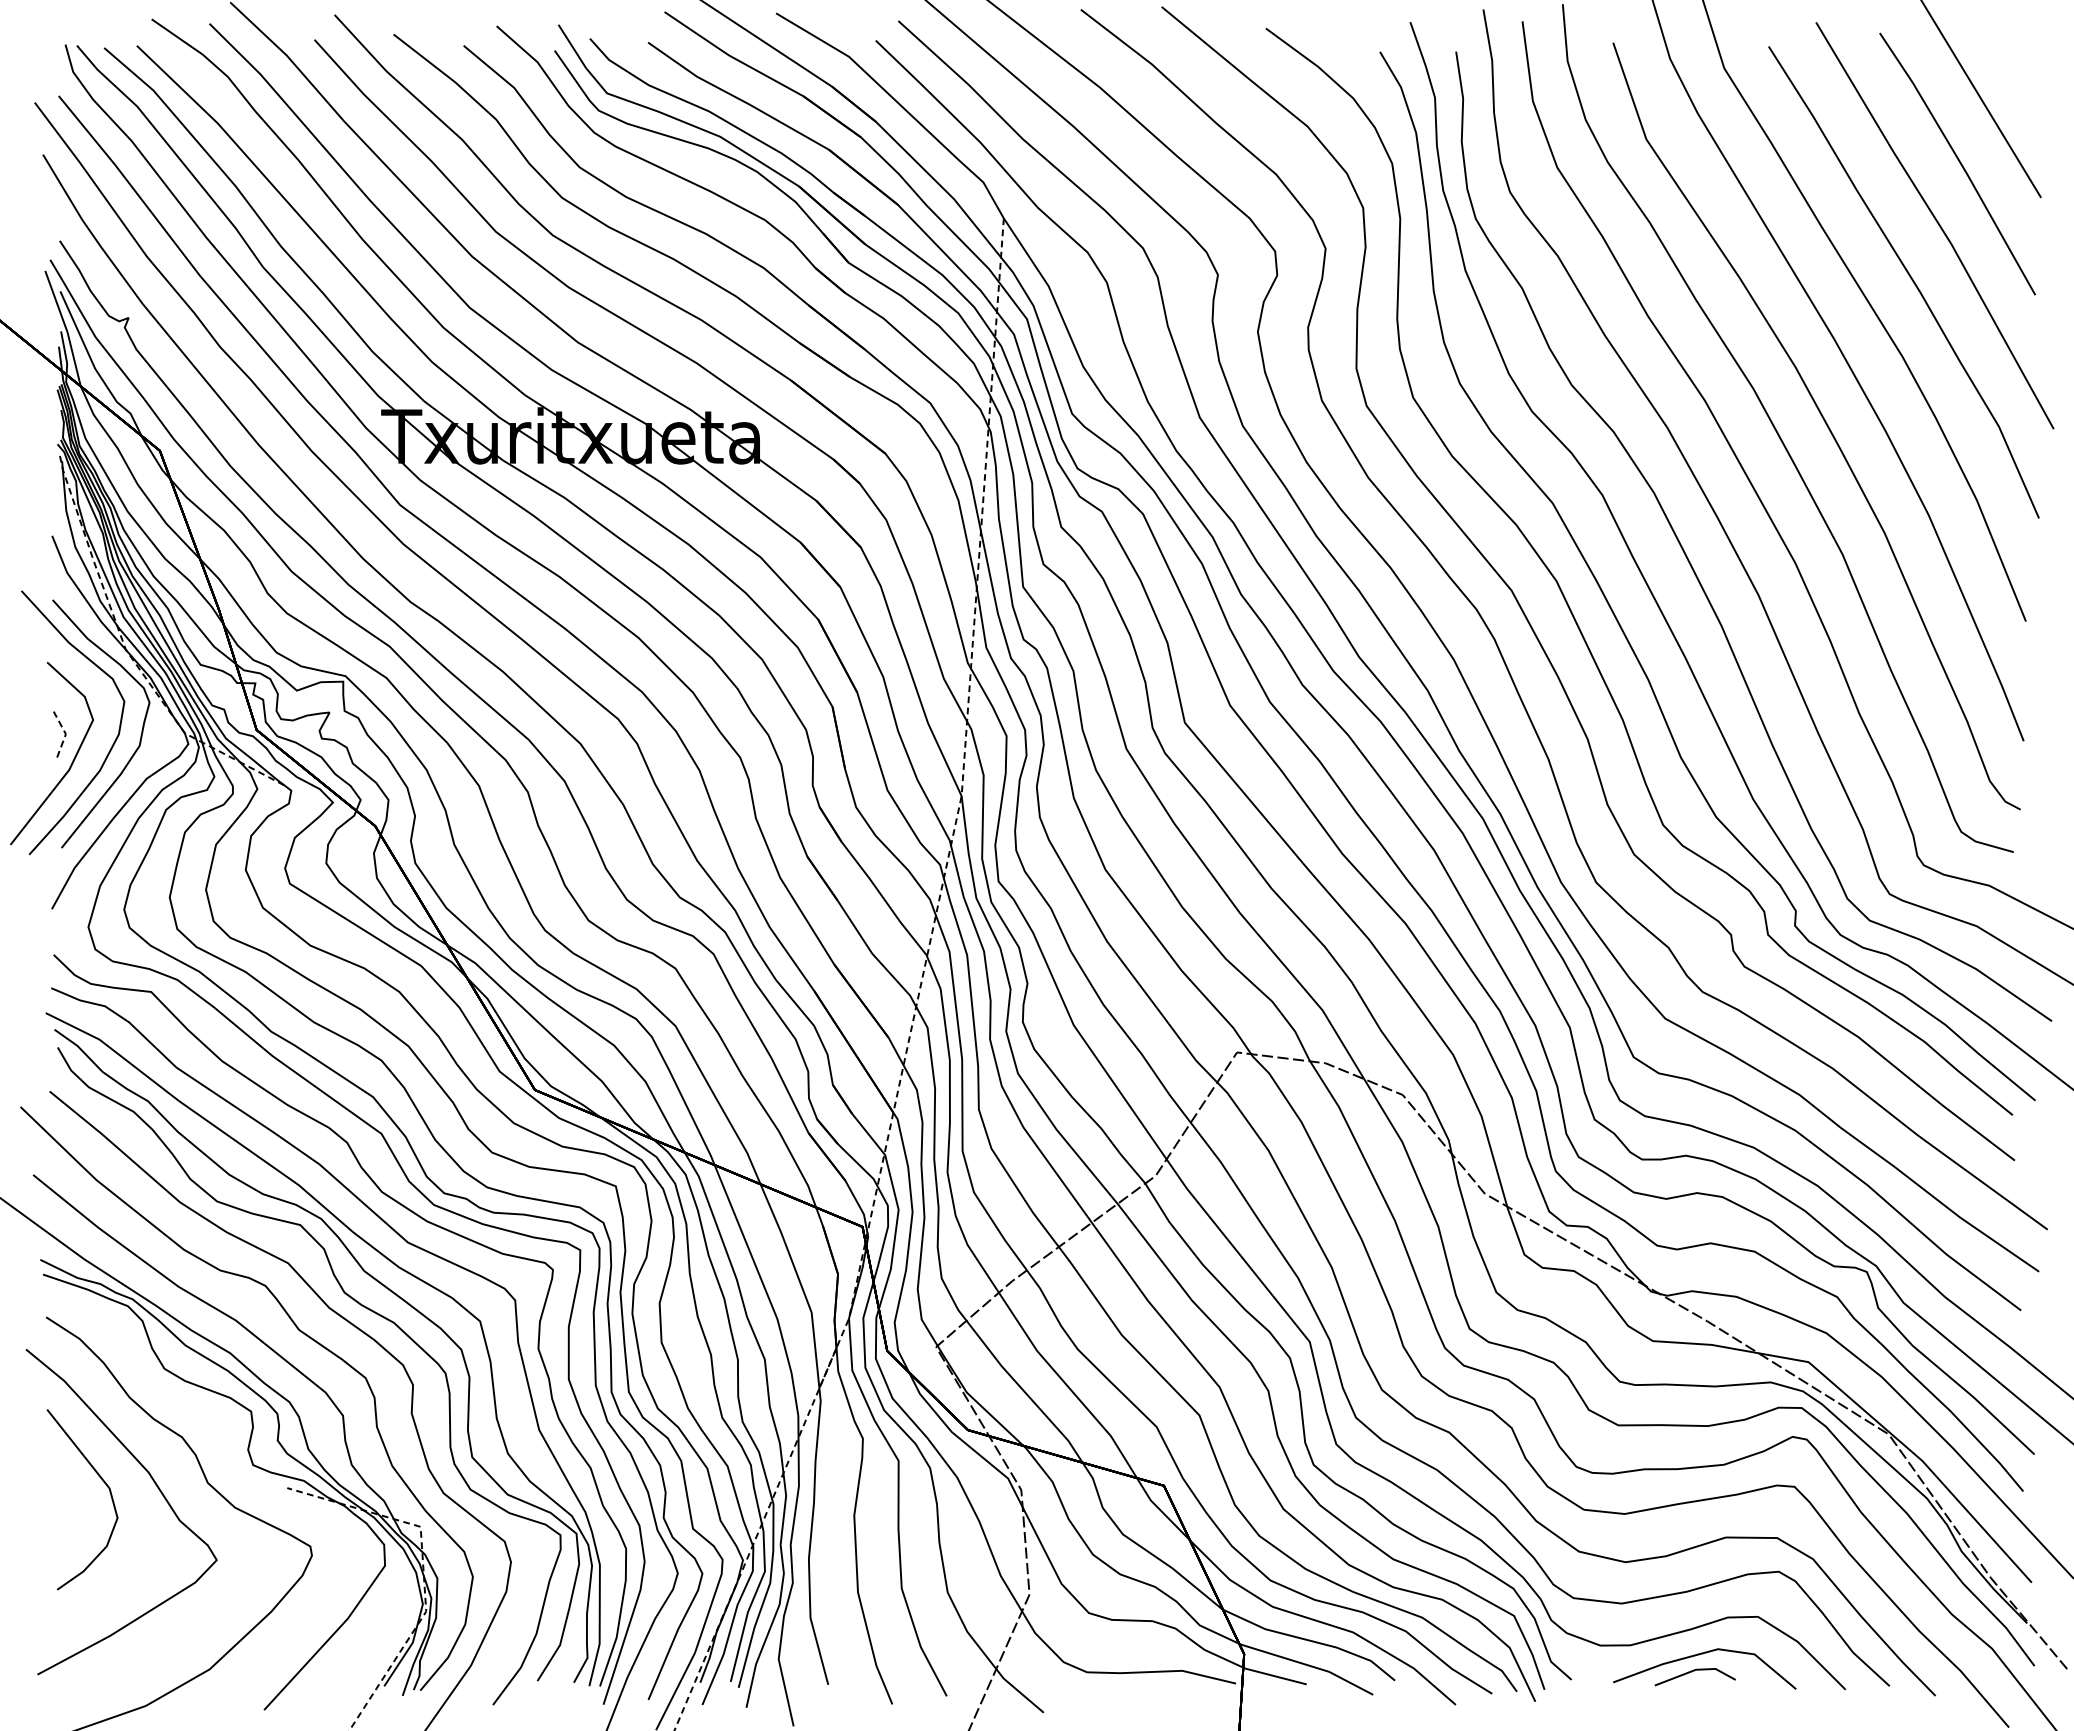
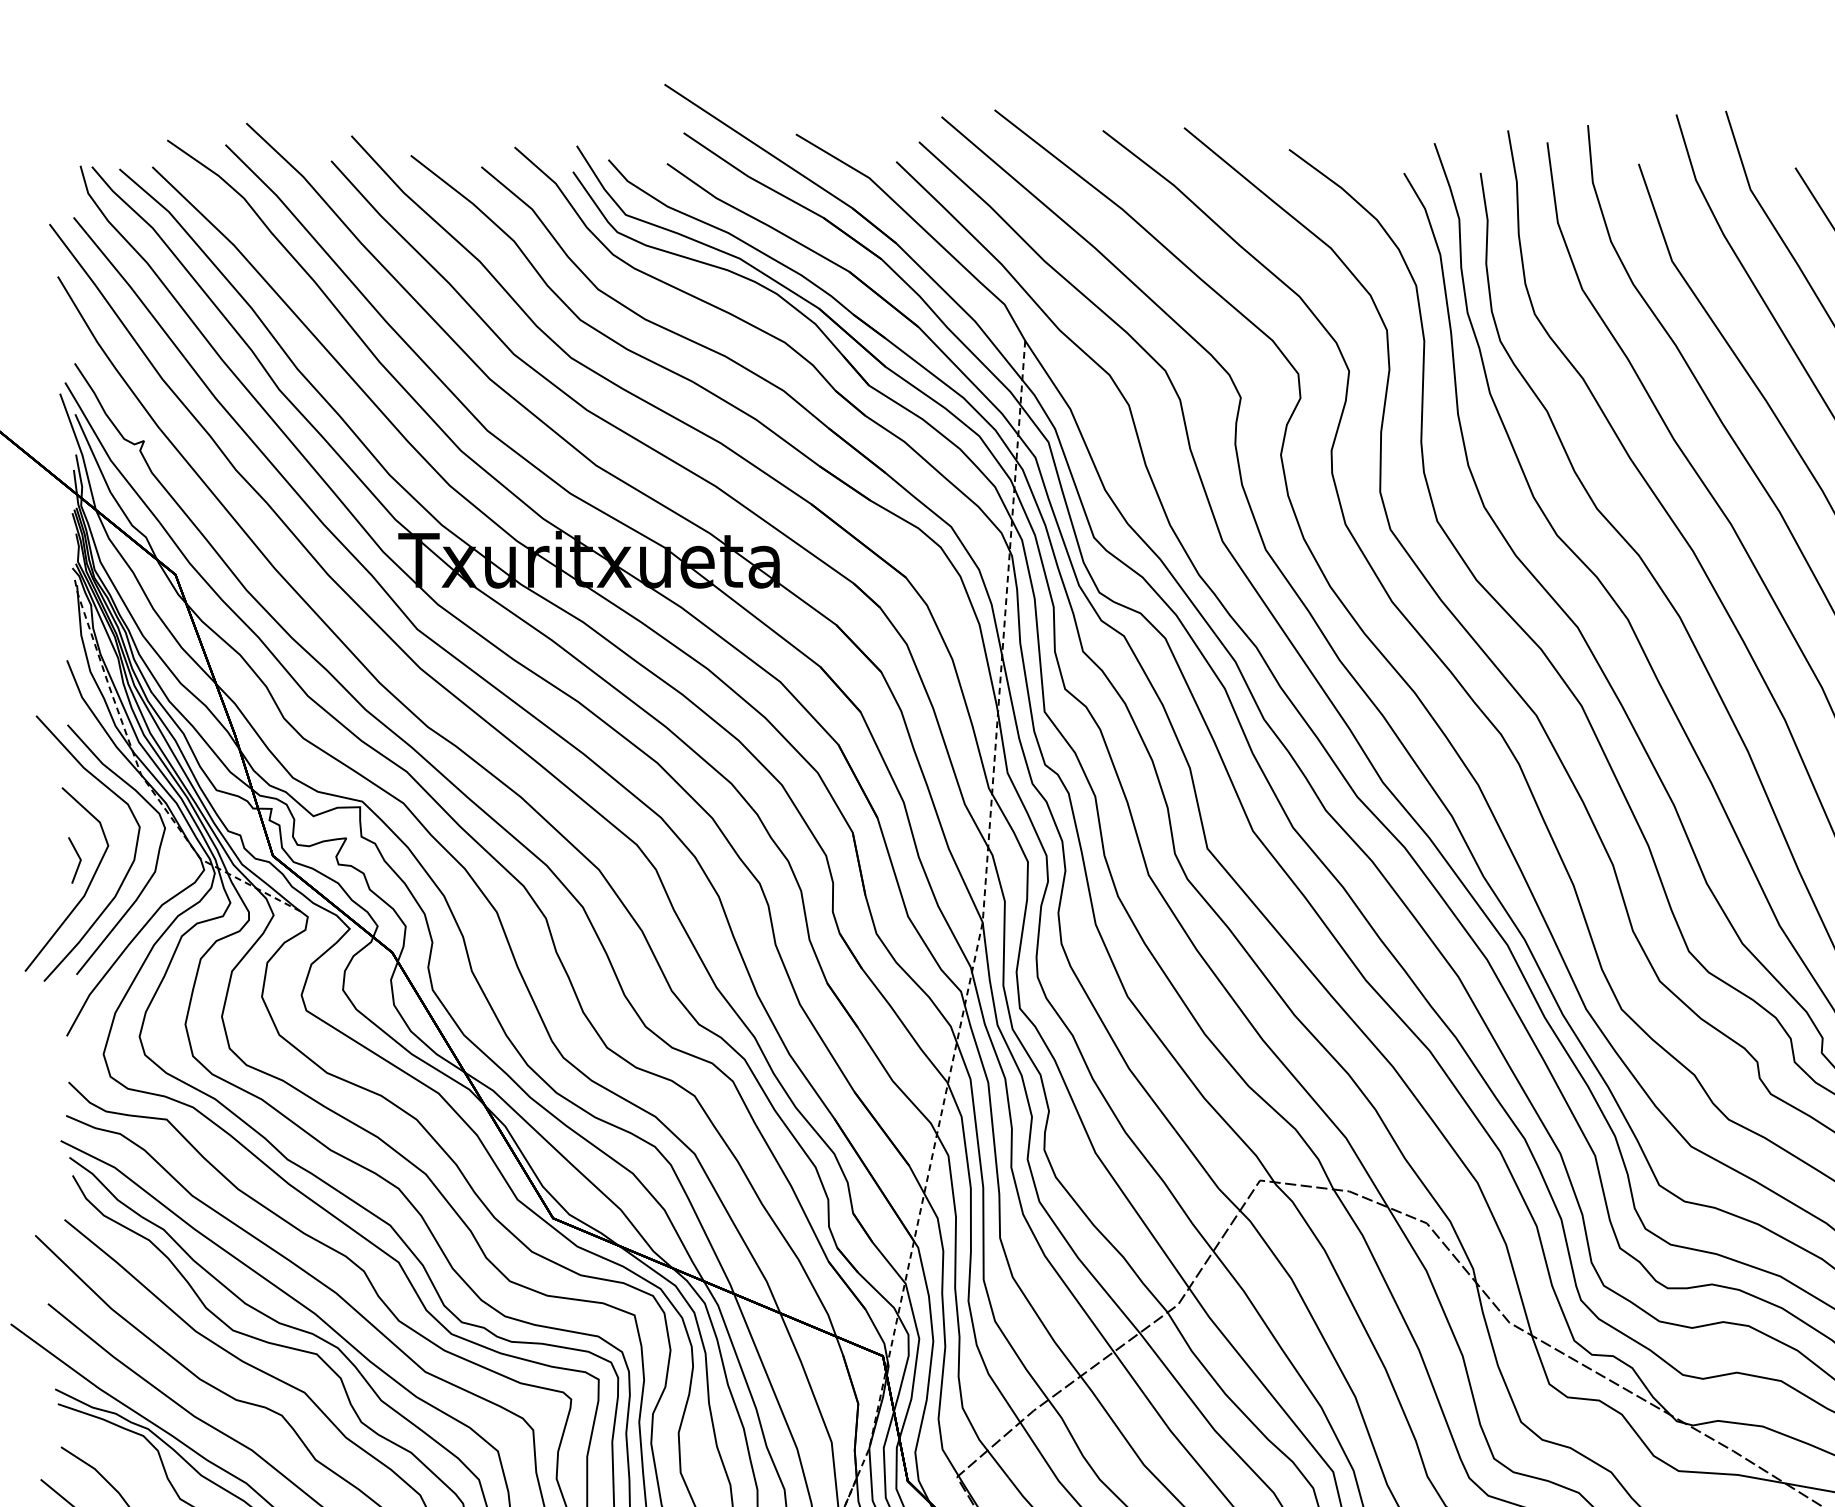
line: (65, 734) -> (80, 860), dashed -> solid

